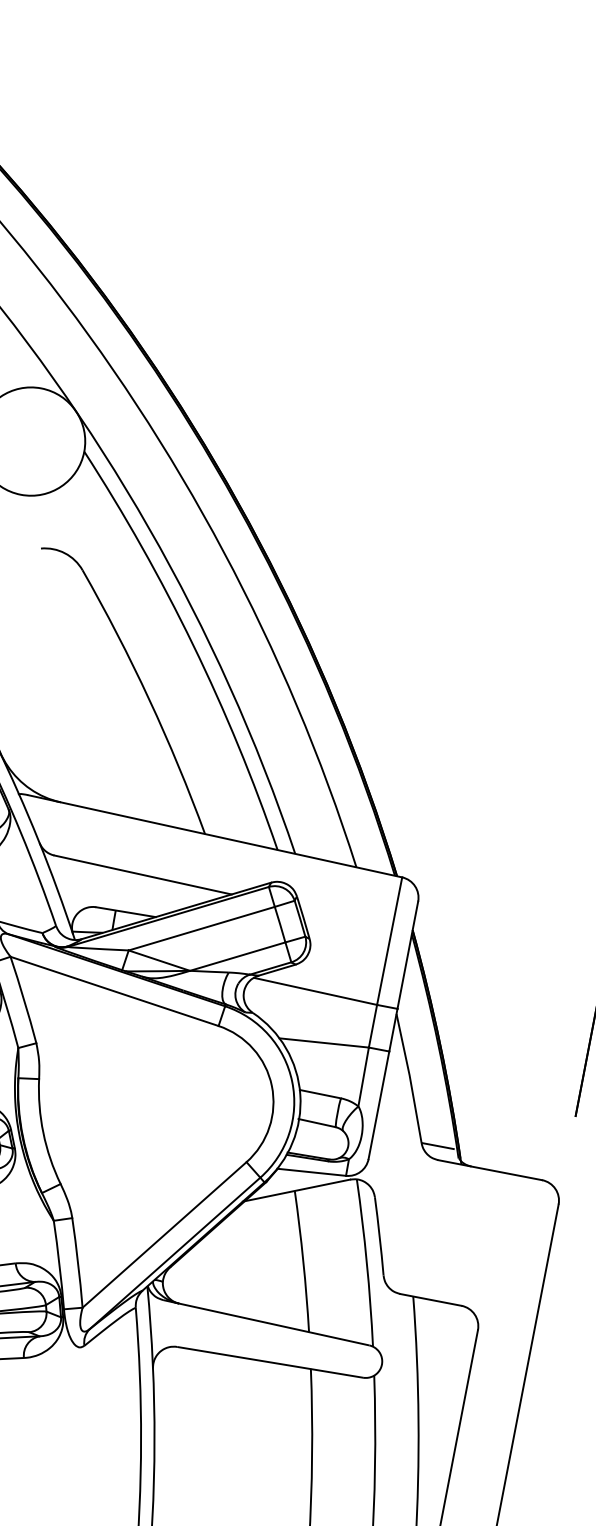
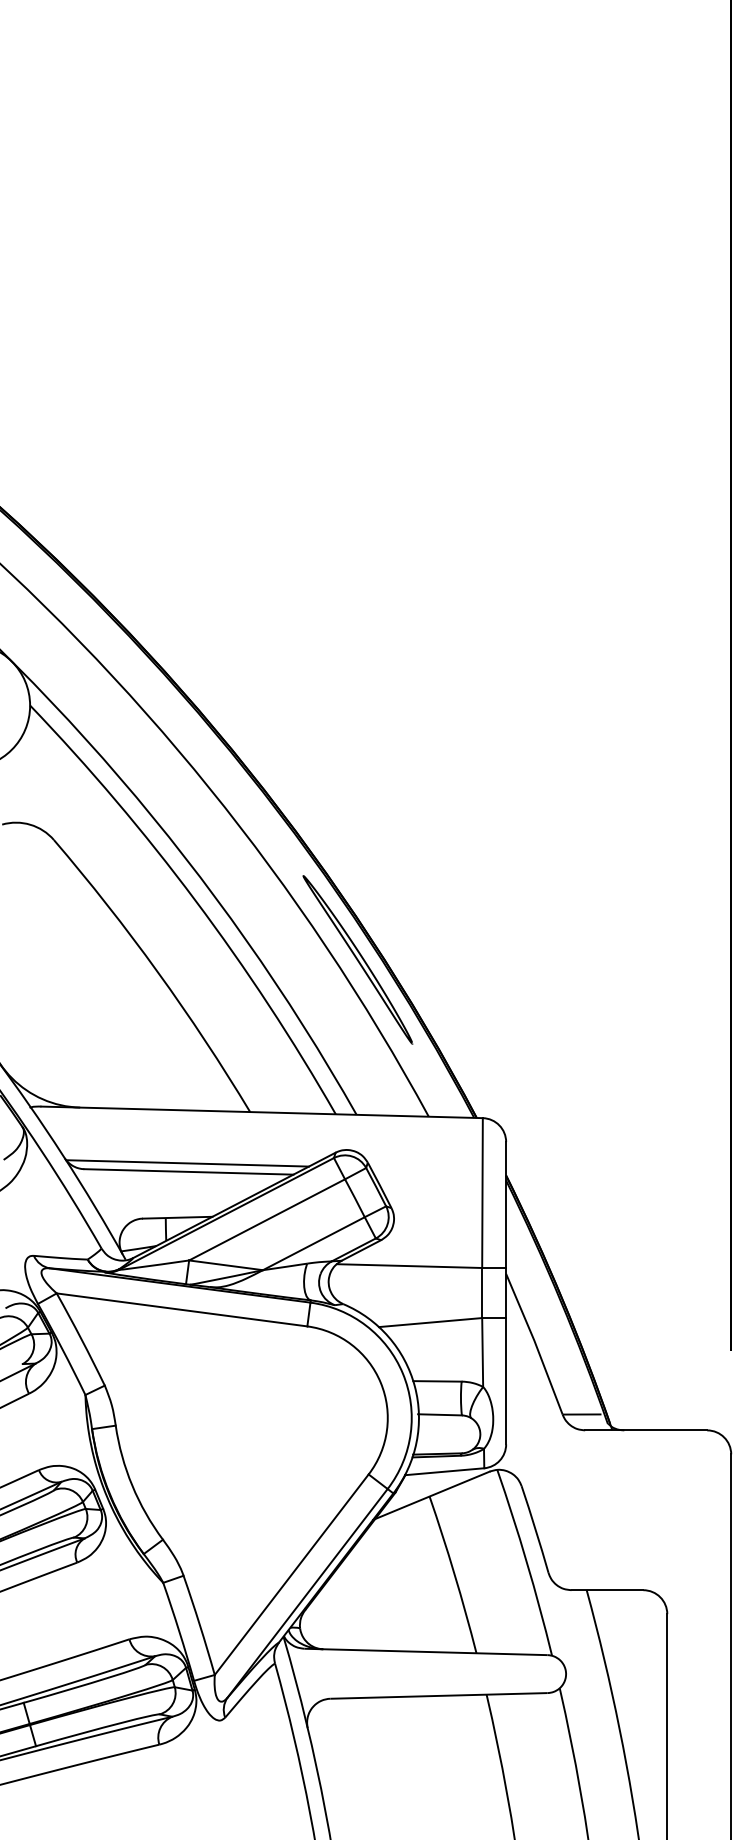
curve: (321, 721) -> (357, 959), added
line: (143, 867) -> (187, 1163), added

